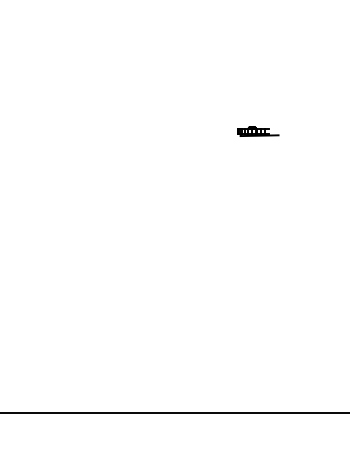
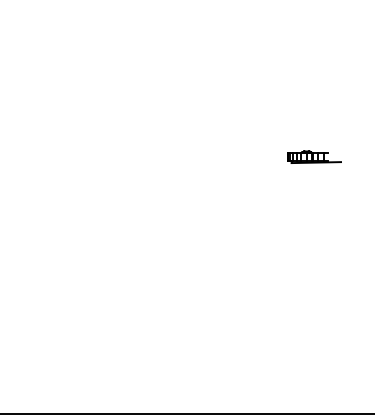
part: (258, 130) -> (314, 156), size x1.43

